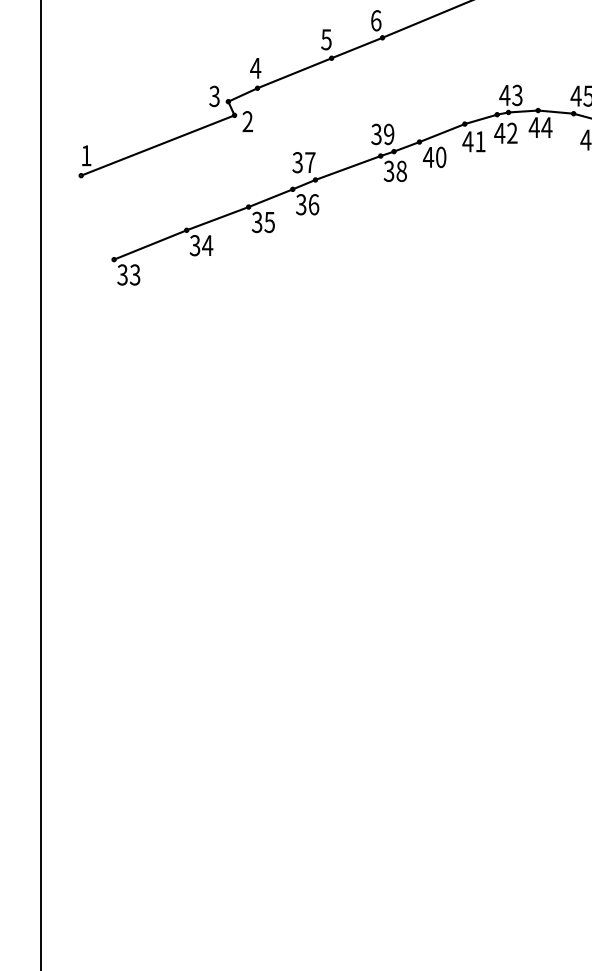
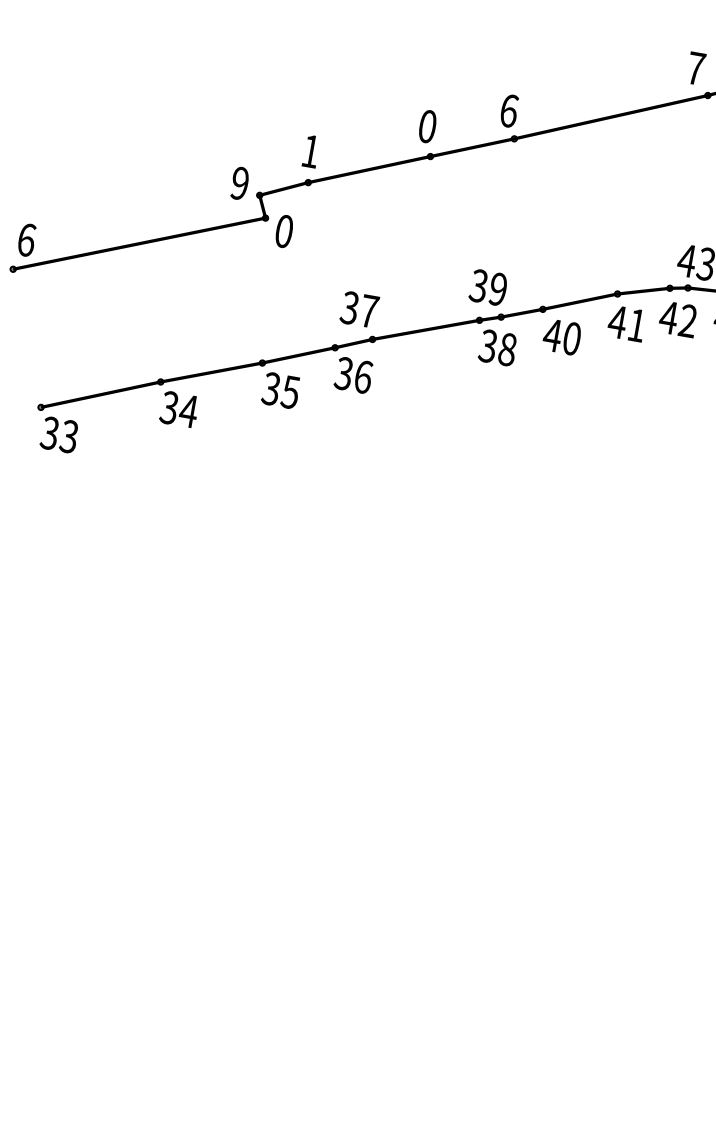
text: (326, 39) -> (427, 126), 5 -> 0
text: (255, 68) -> (310, 151), 4 -> 1
text: (214, 96) -> (239, 183), 3 -> 9
text: (247, 121) -> (283, 231), 2 -> 0
text: (86, 155) -> (26, 239), 1 -> 6

